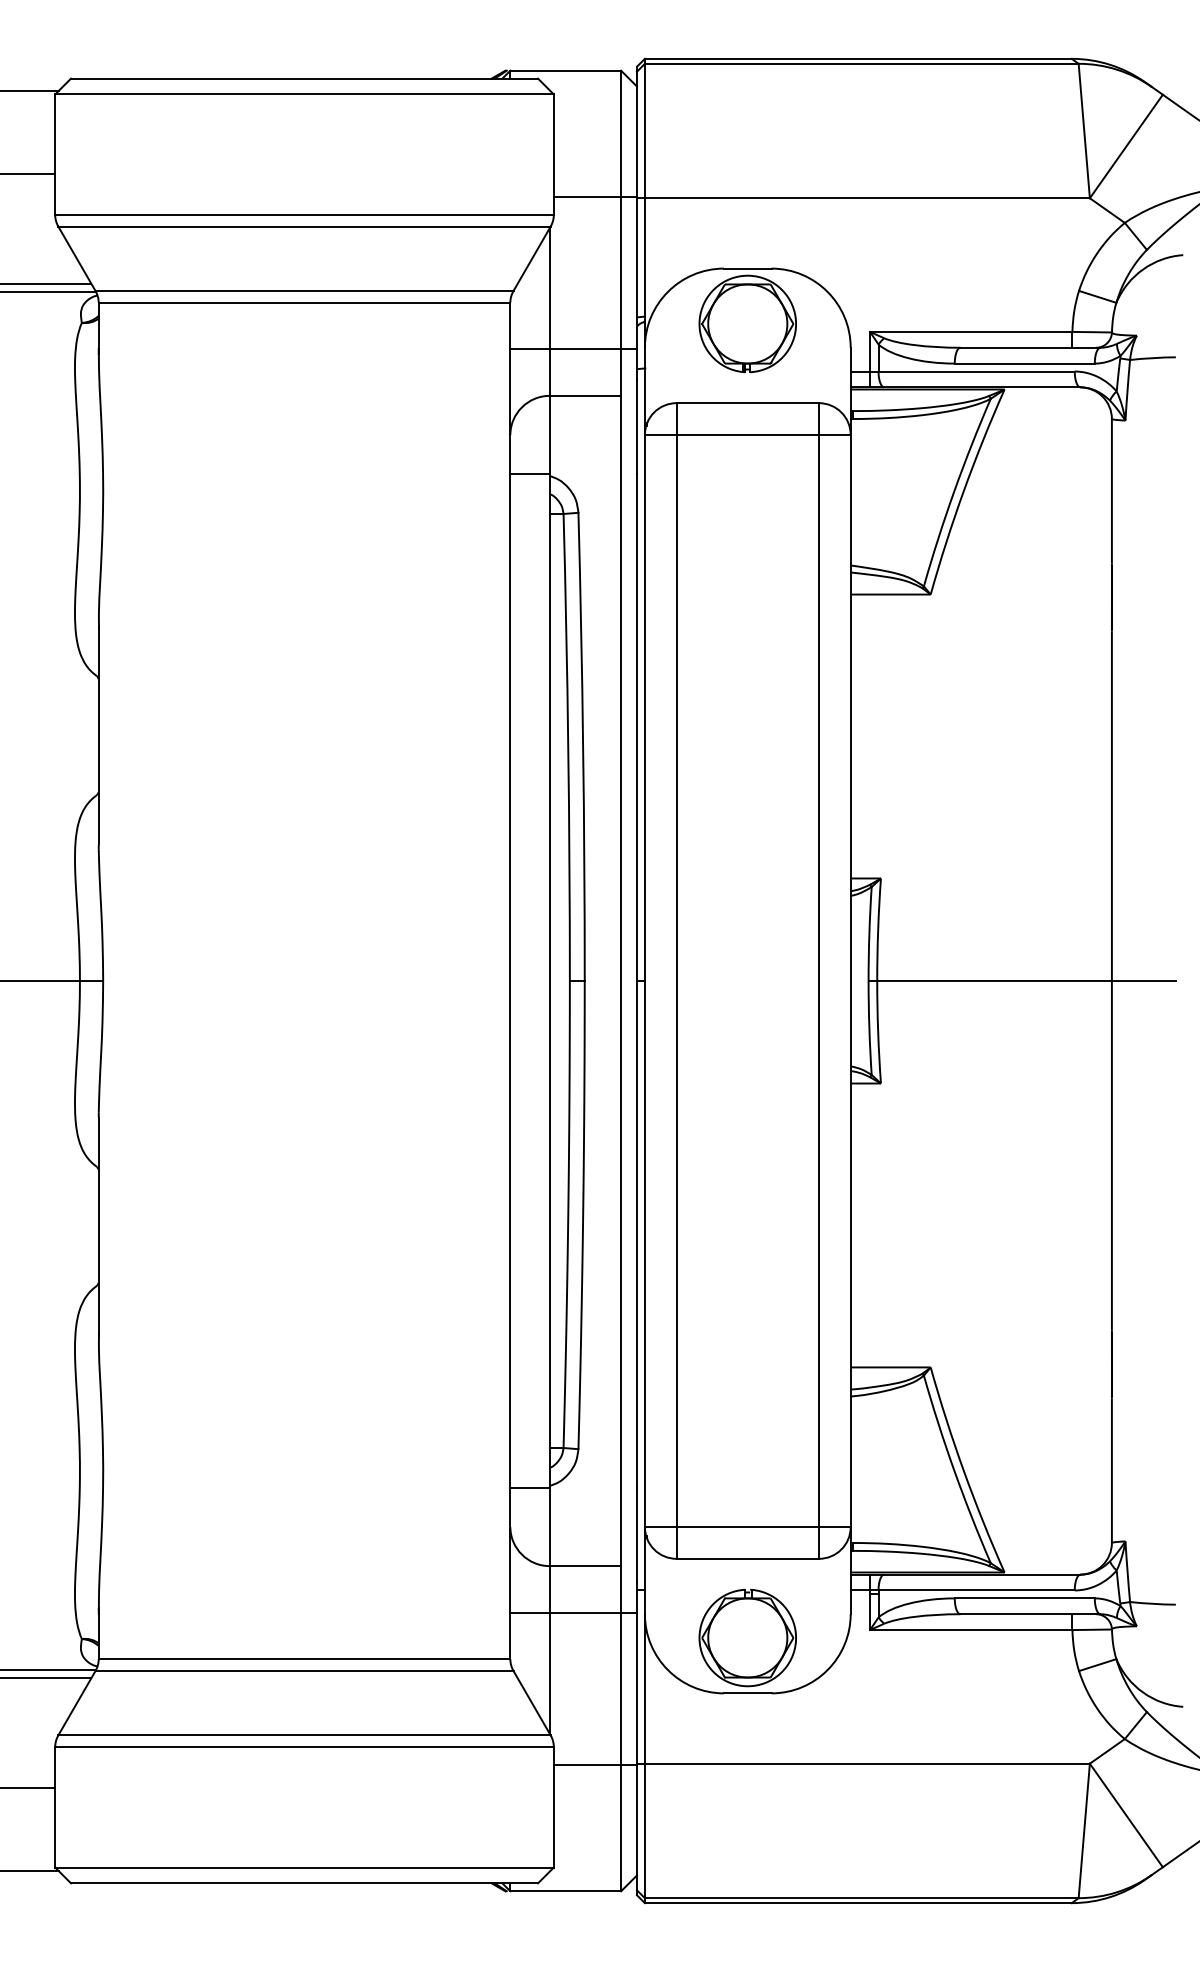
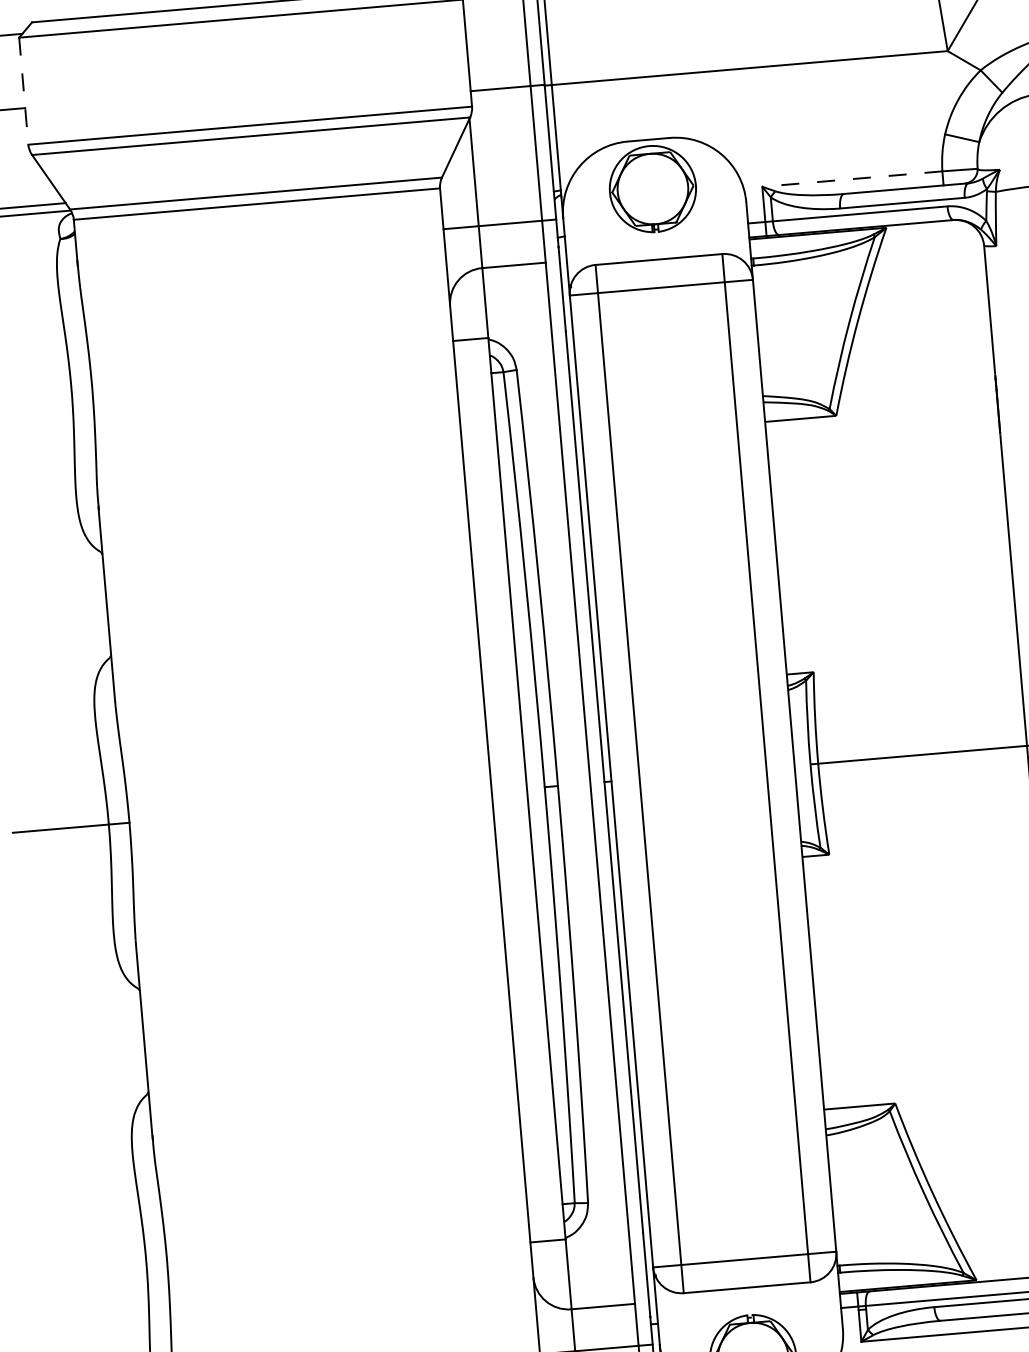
line: (55, 155) -> (24, 91), solid -> dashed
line: (970, 331) -> (851, 178), solid -> dashed

